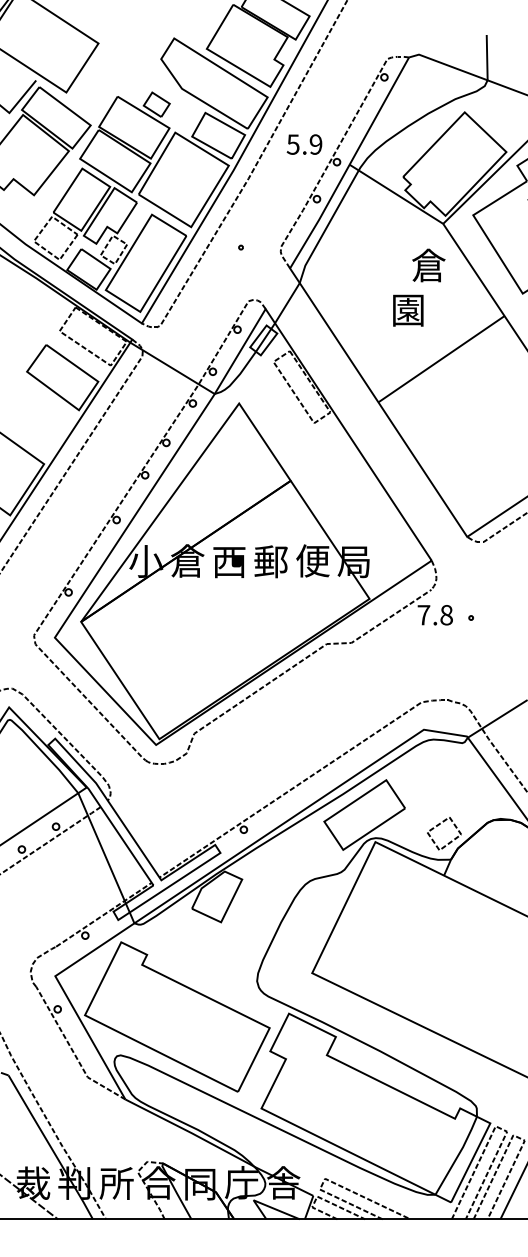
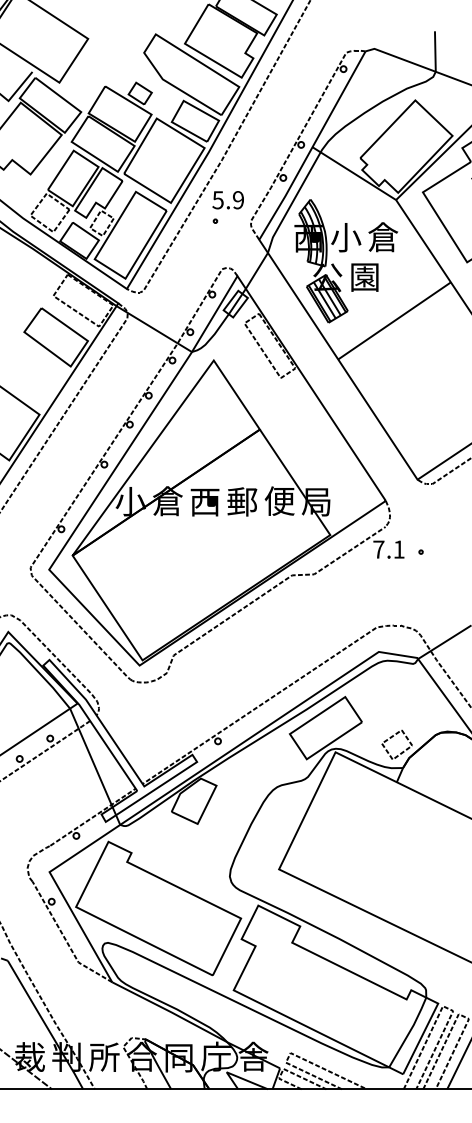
text: (303, 144) -> (227, 200), moved
part: (366, 292) -> (327, 261), added
text: (445, 615) -> (398, 549), 7.8 -> 7.1

